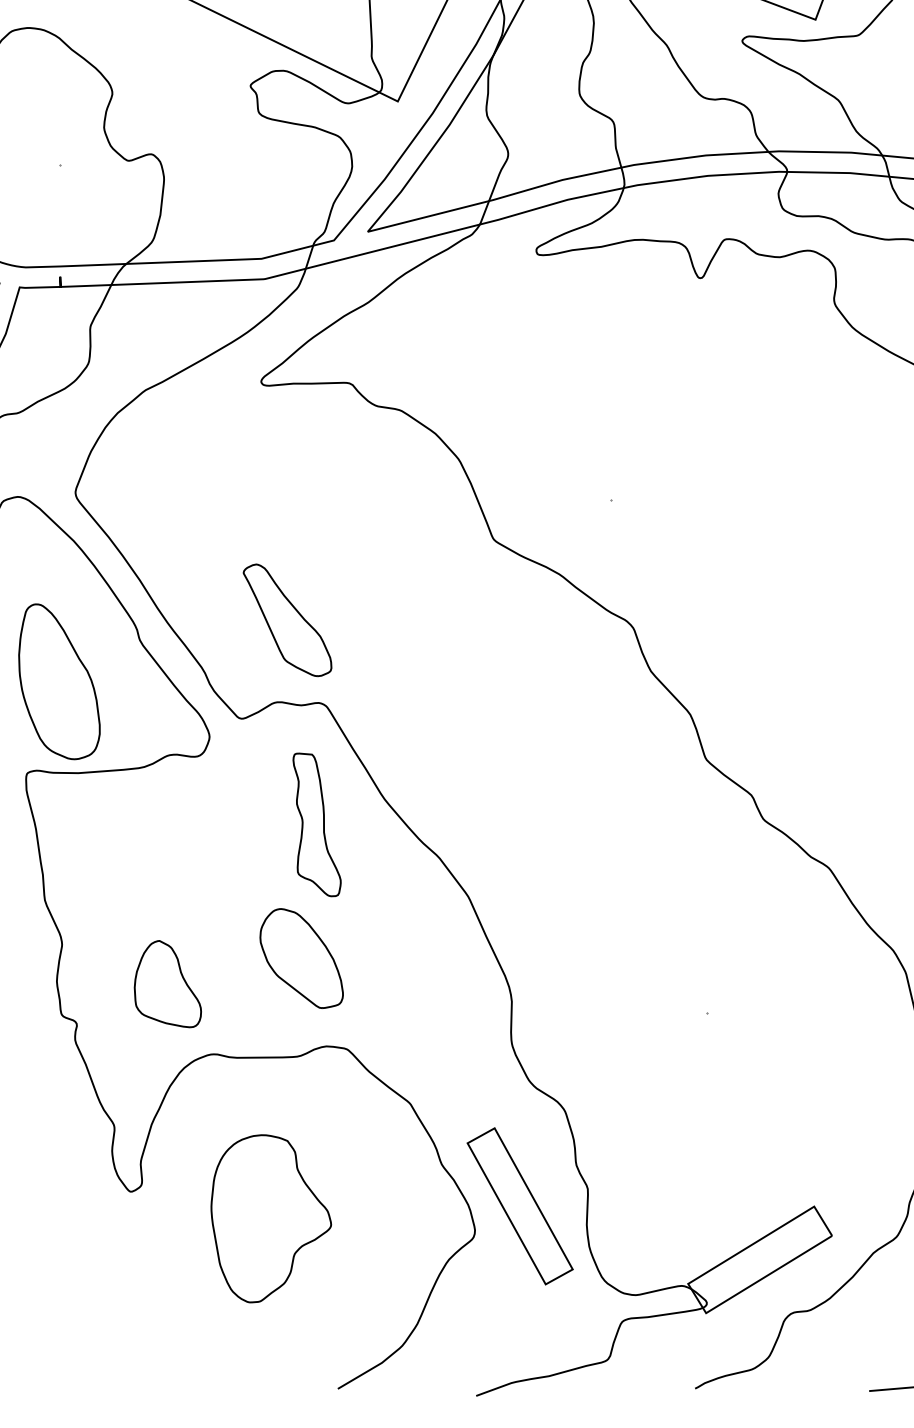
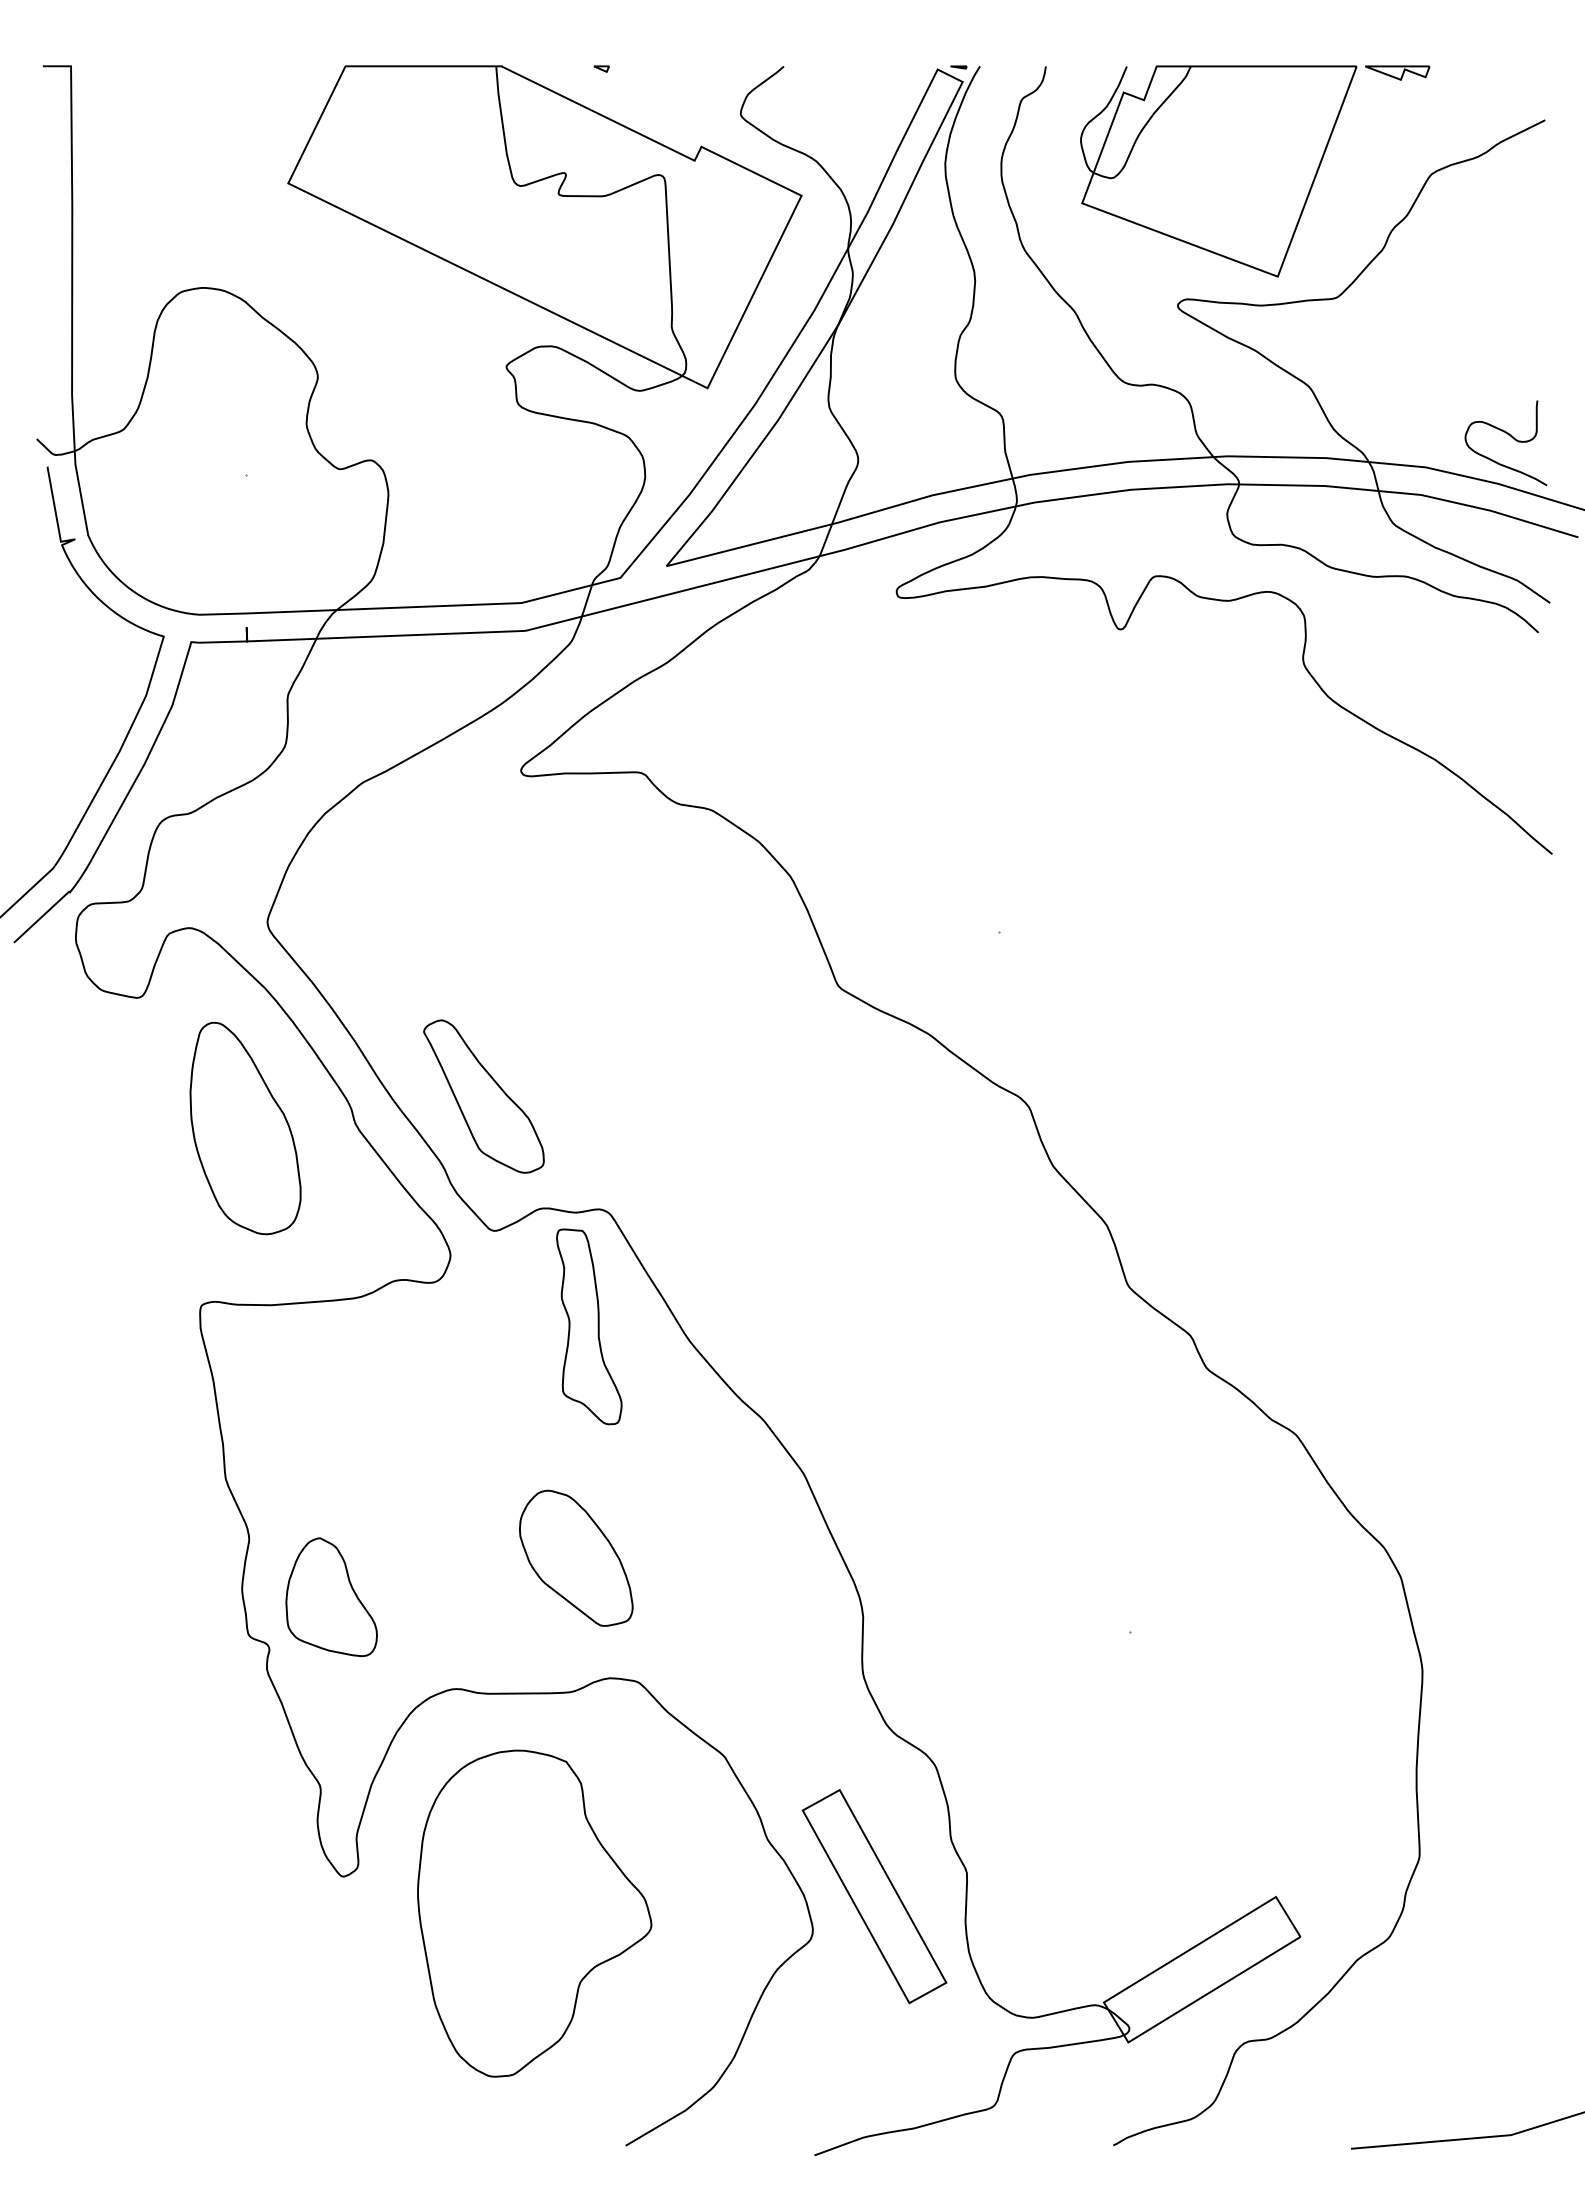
part: (287, 620) -> (483, 1096), moved
part: (59, 681) -> (245, 1128), moved
part: (317, 824) -> (589, 1326), moved
part: (167, 984) -> (331, 1597), moved
part: (271, 1218) -> (534, 1913), size x1.43

